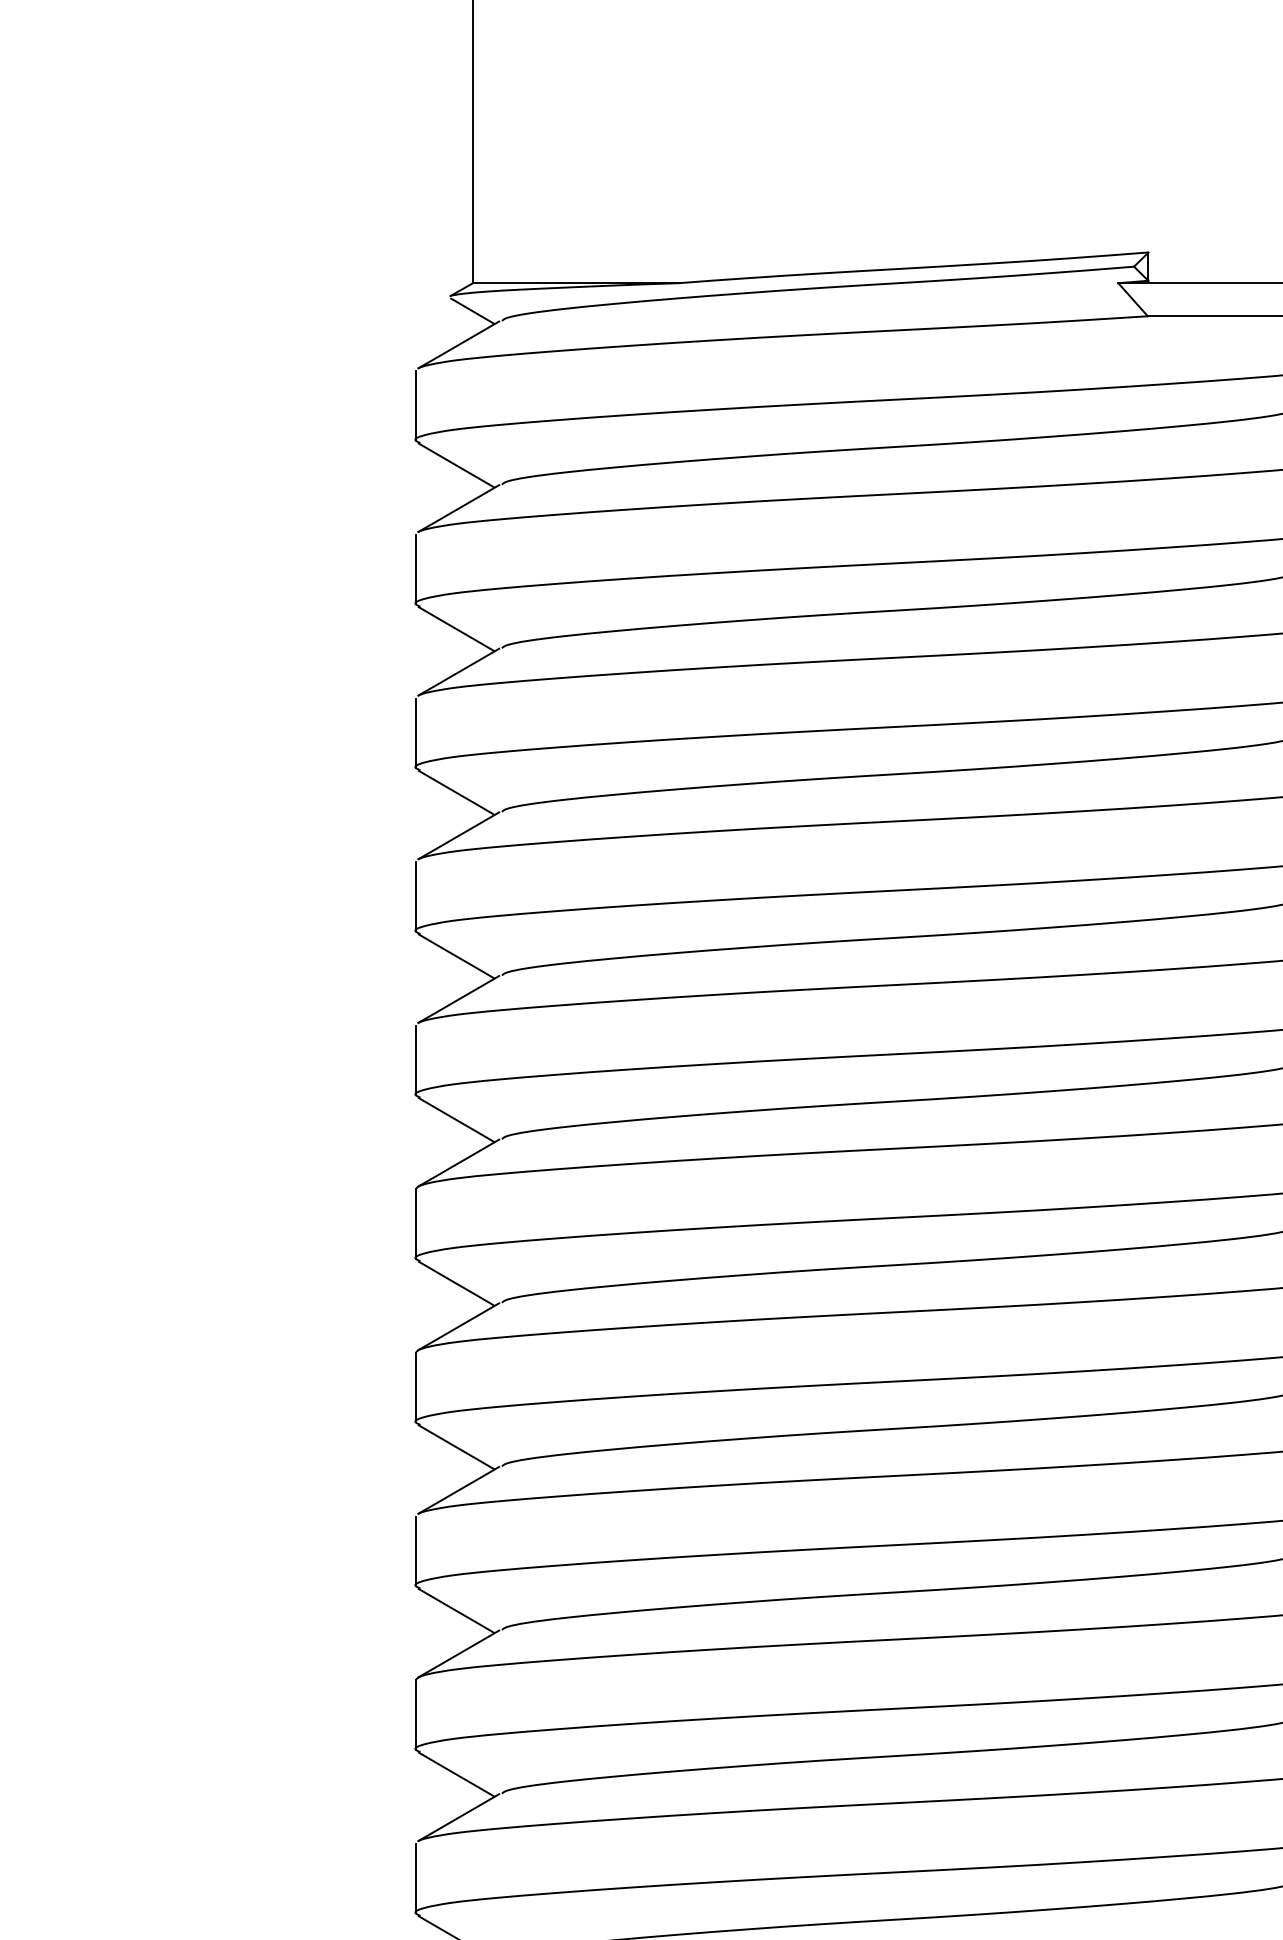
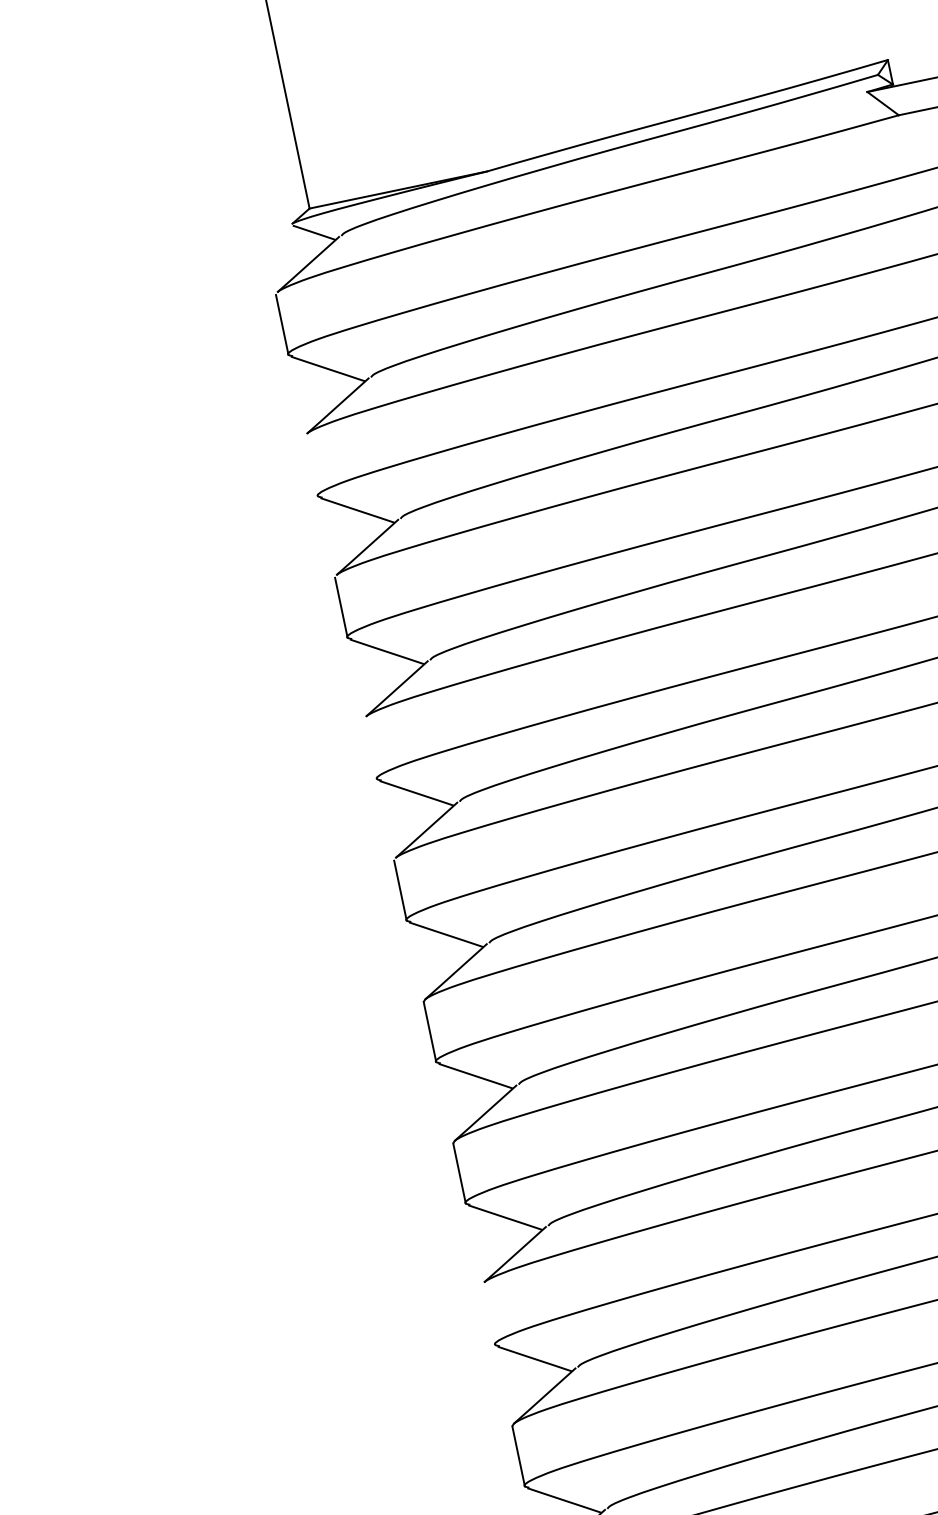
line: (415, 569) -> (311, 466), removed
line: (415, 896) -> (370, 749), removed
line: (415, 1550) -> (488, 1314), removed

